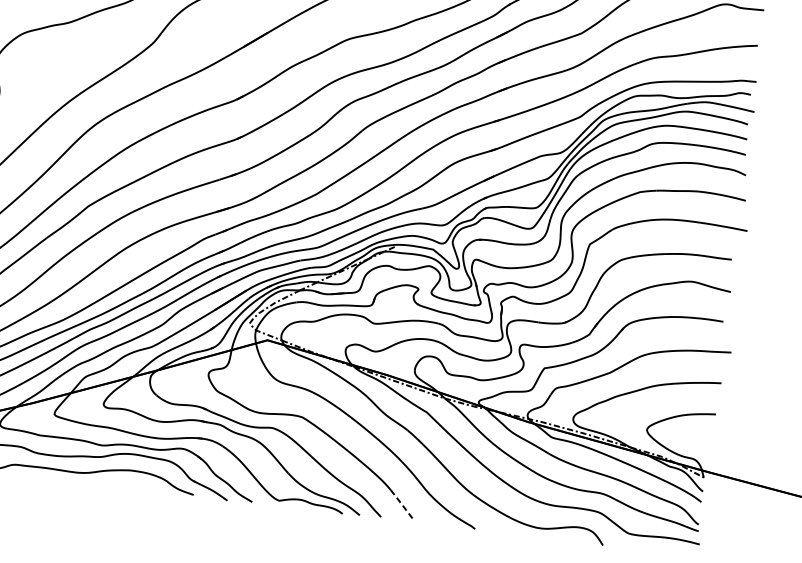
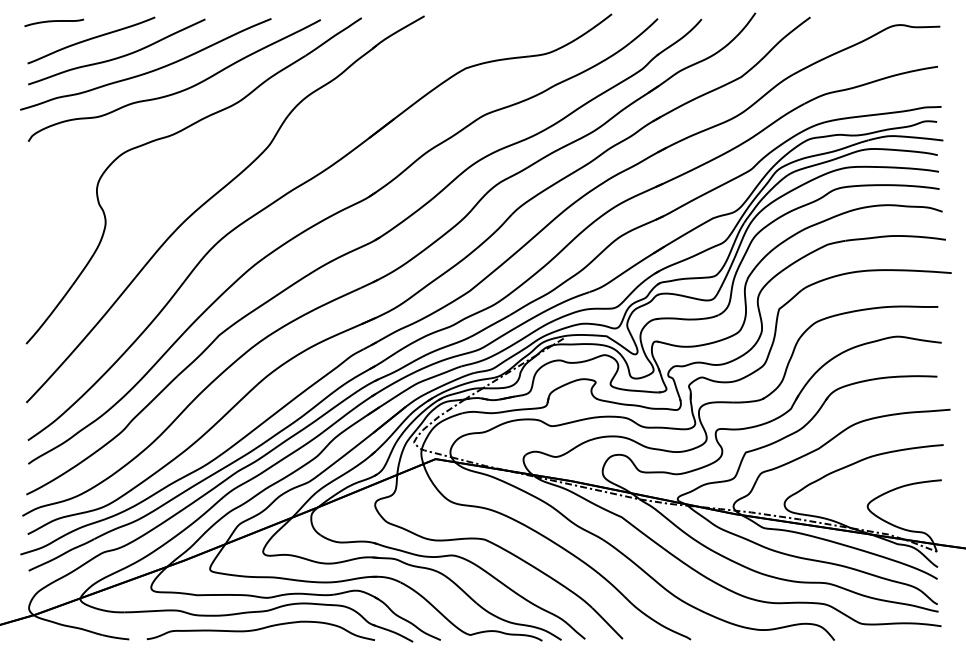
line: (403, 505) -> (608, 623), dashed -> solid

